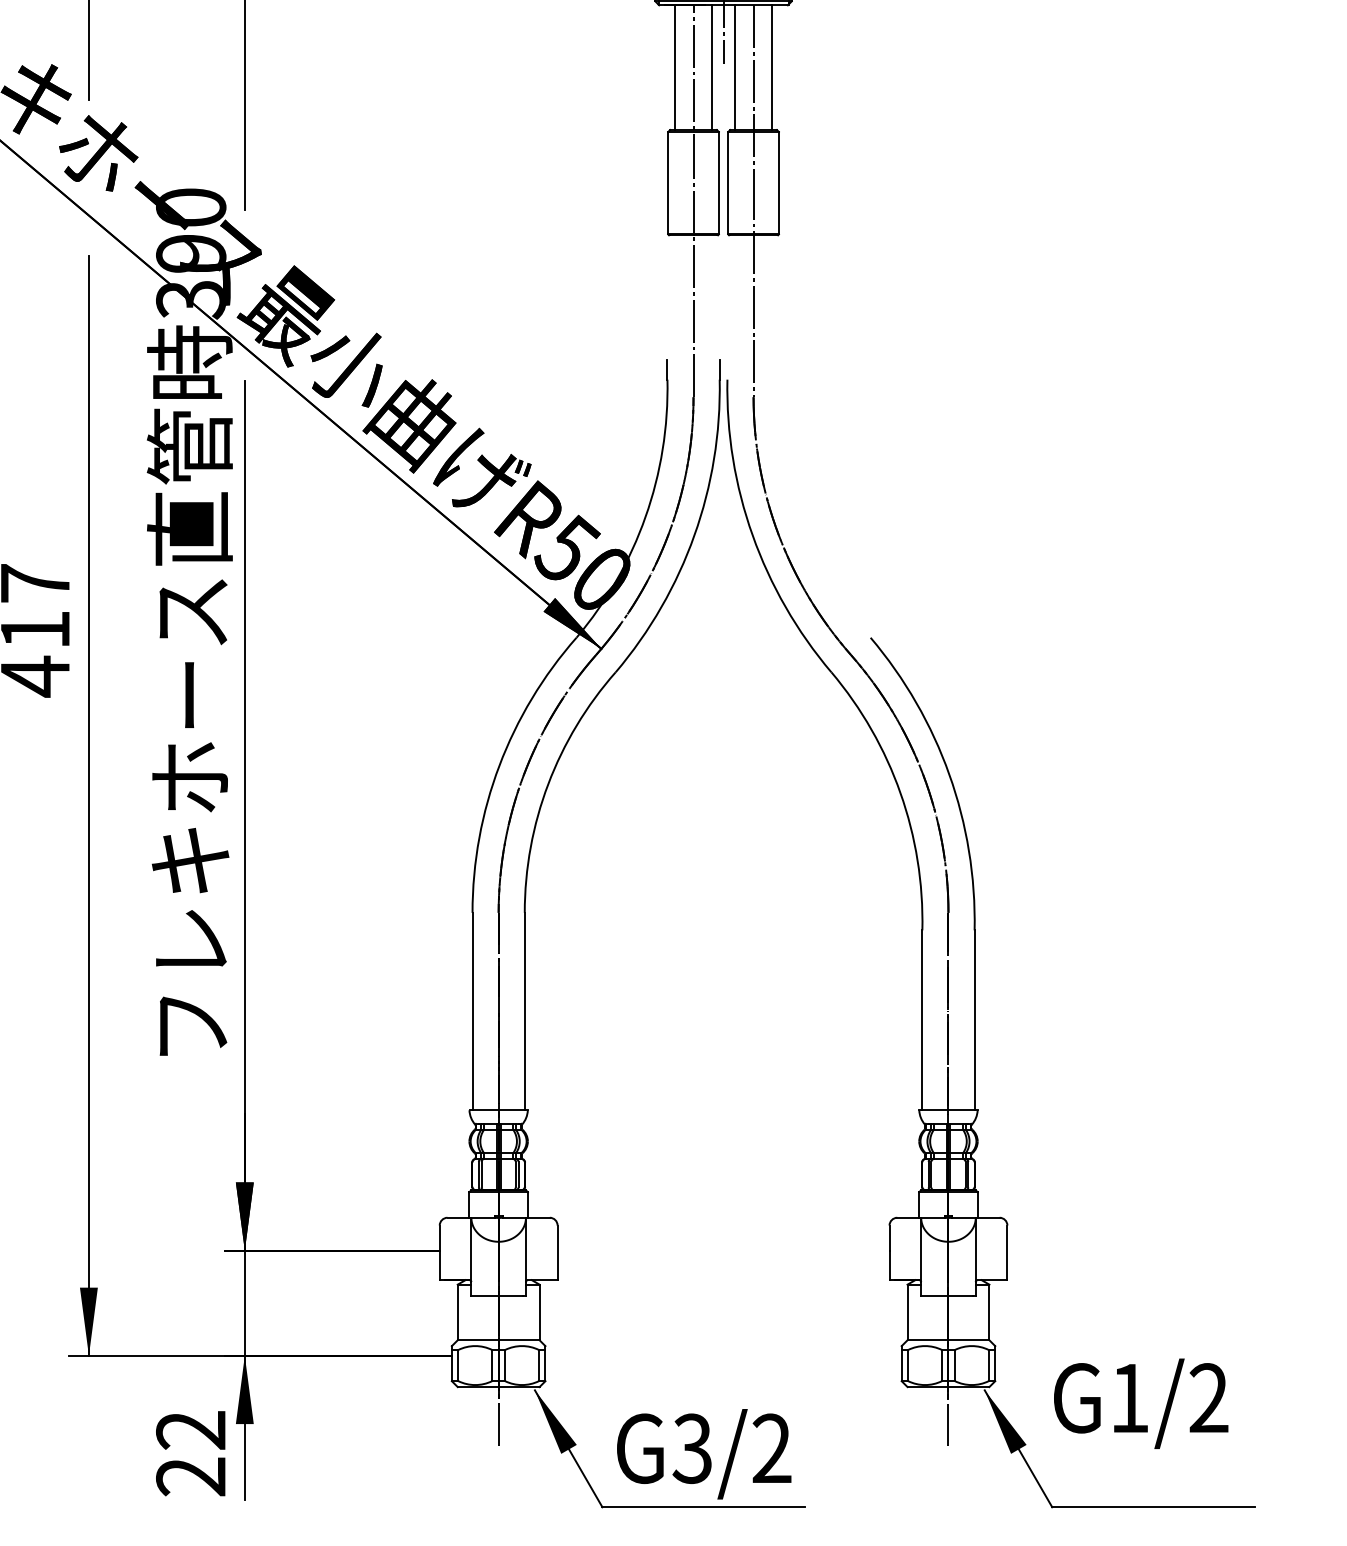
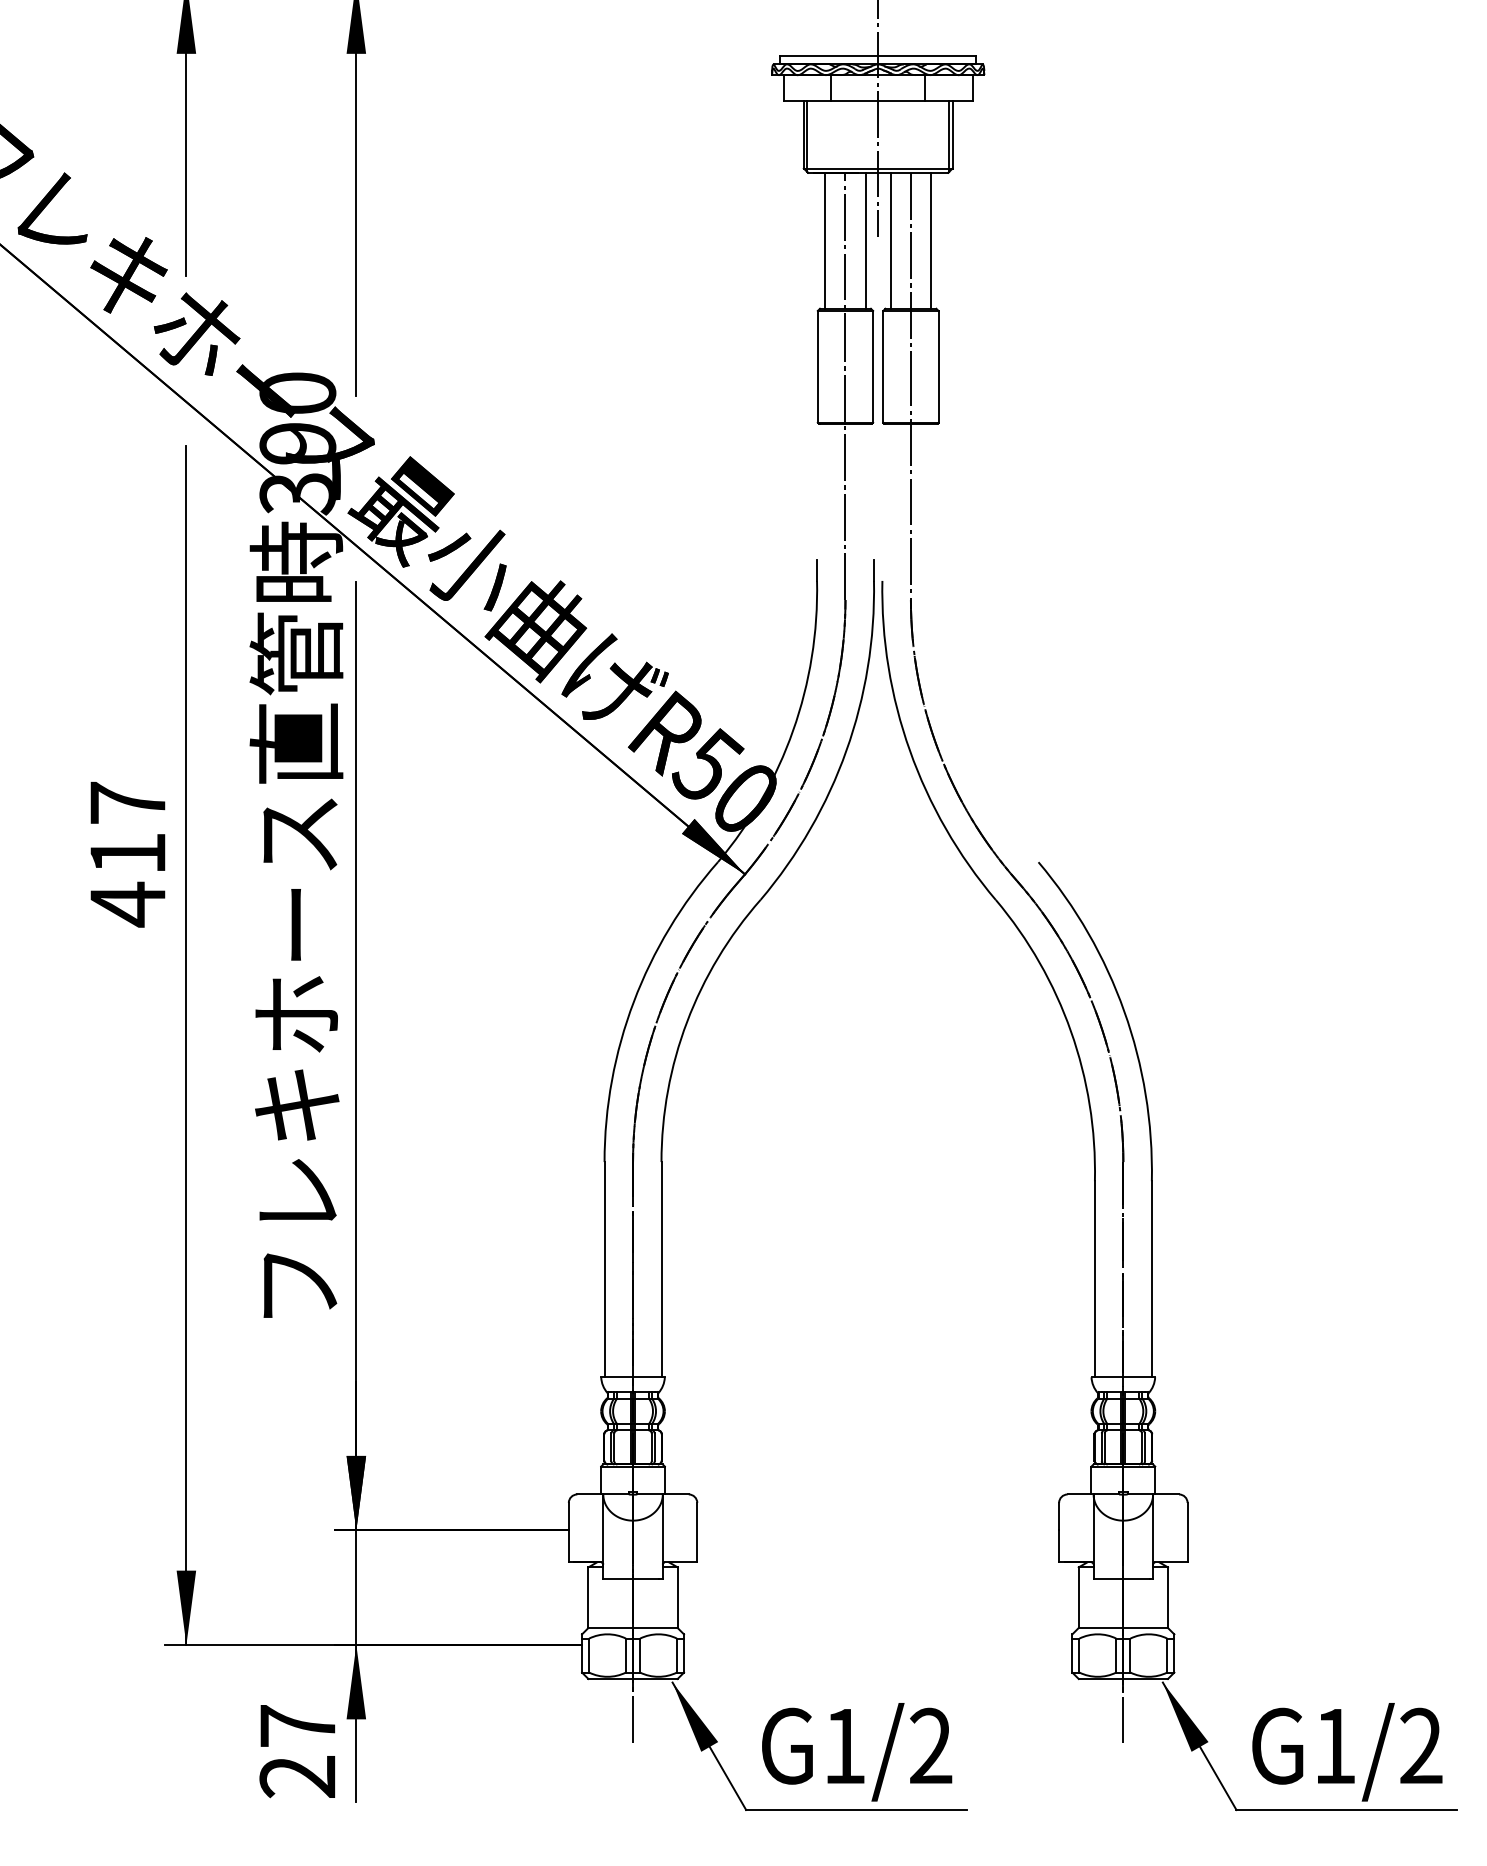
text: (1141, 1404) -> (1347, 1752), moved
text: (190, 1430) -> (297, 1726), 22 -> 27
text: (691, 1448) -> (843, 1745), G3/2 -> G1/2

